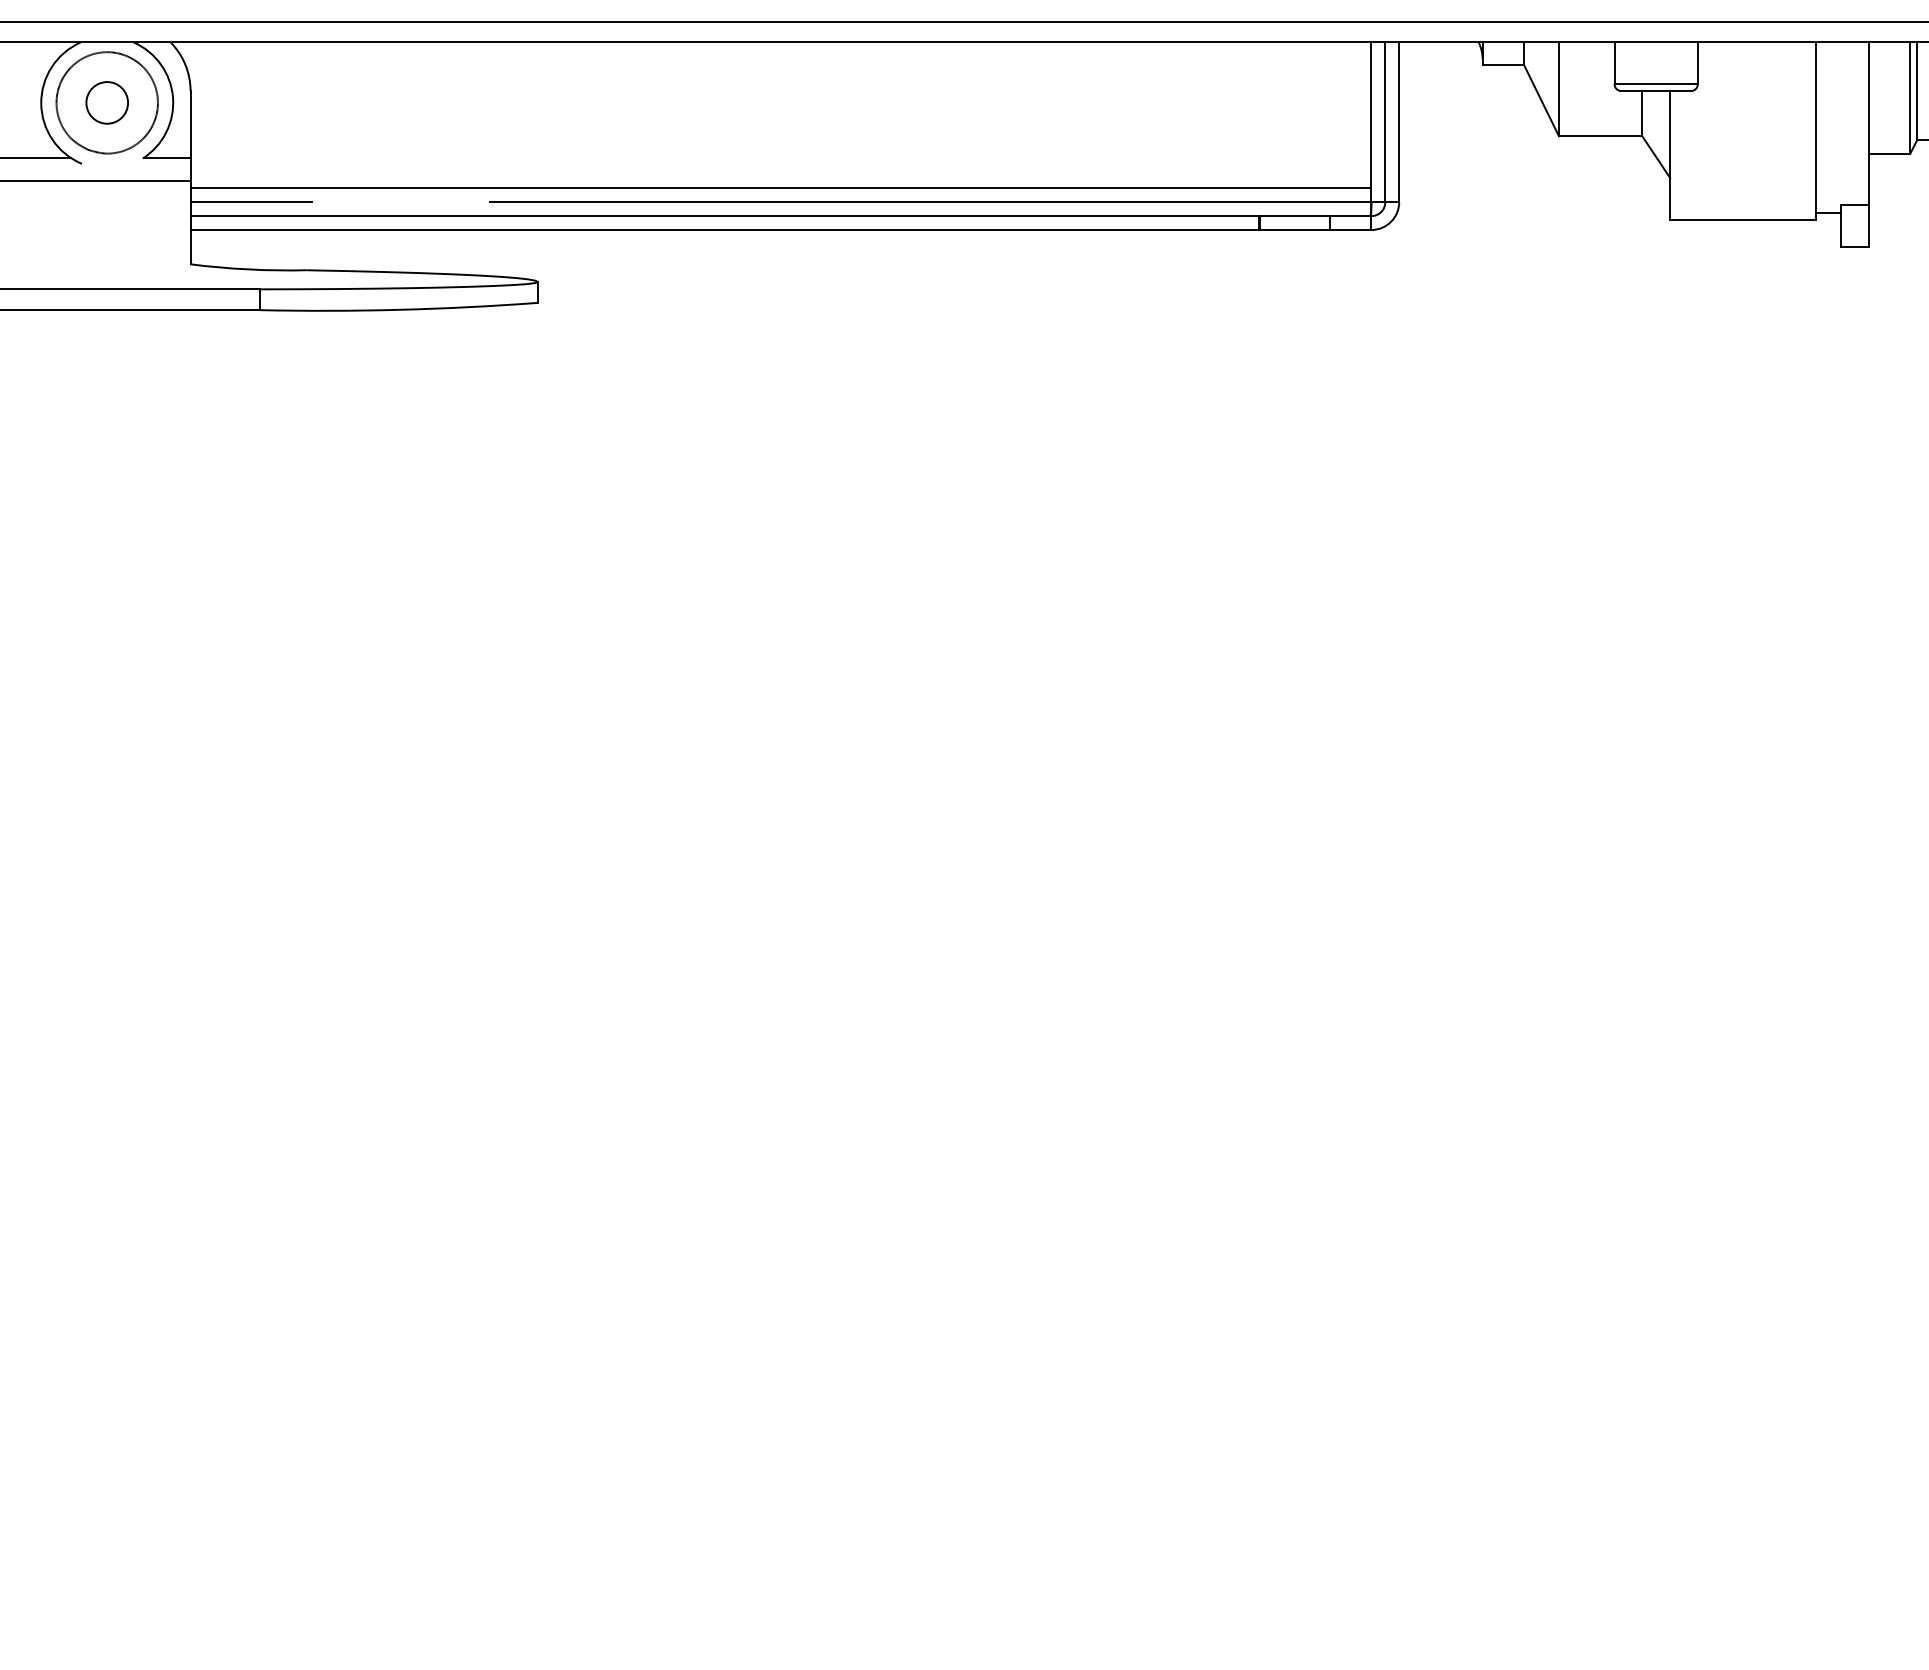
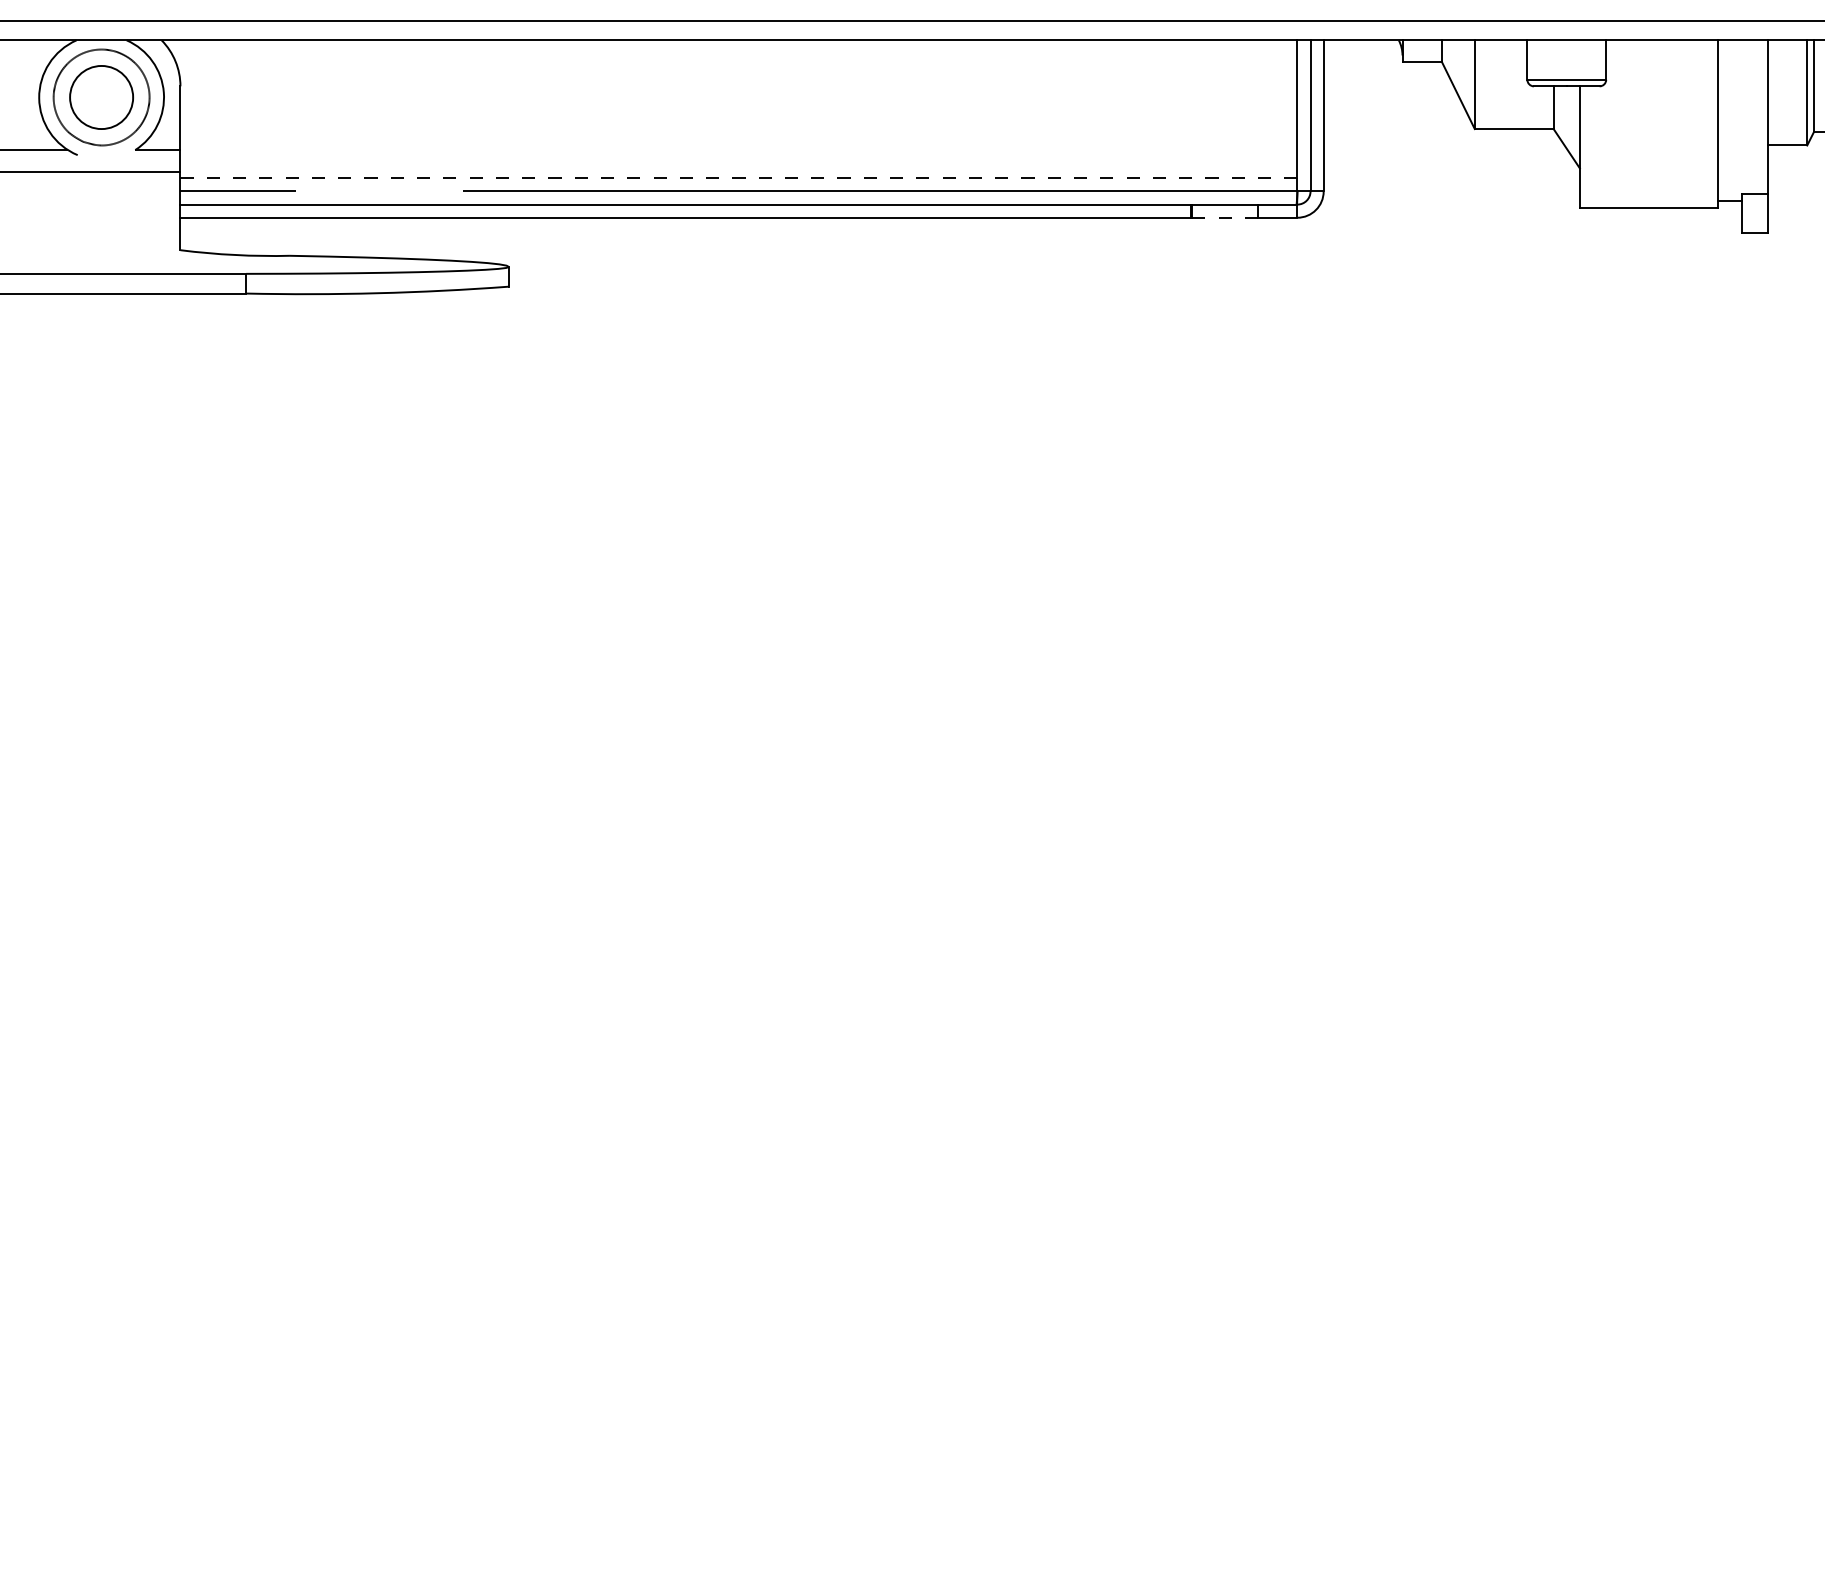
circle: (107, 102) -> (101, 97), size x1.6
line: (780, 188) -> (738, 178), solid -> dashed
line: (1295, 230) -> (1225, 218), solid -> dashed

